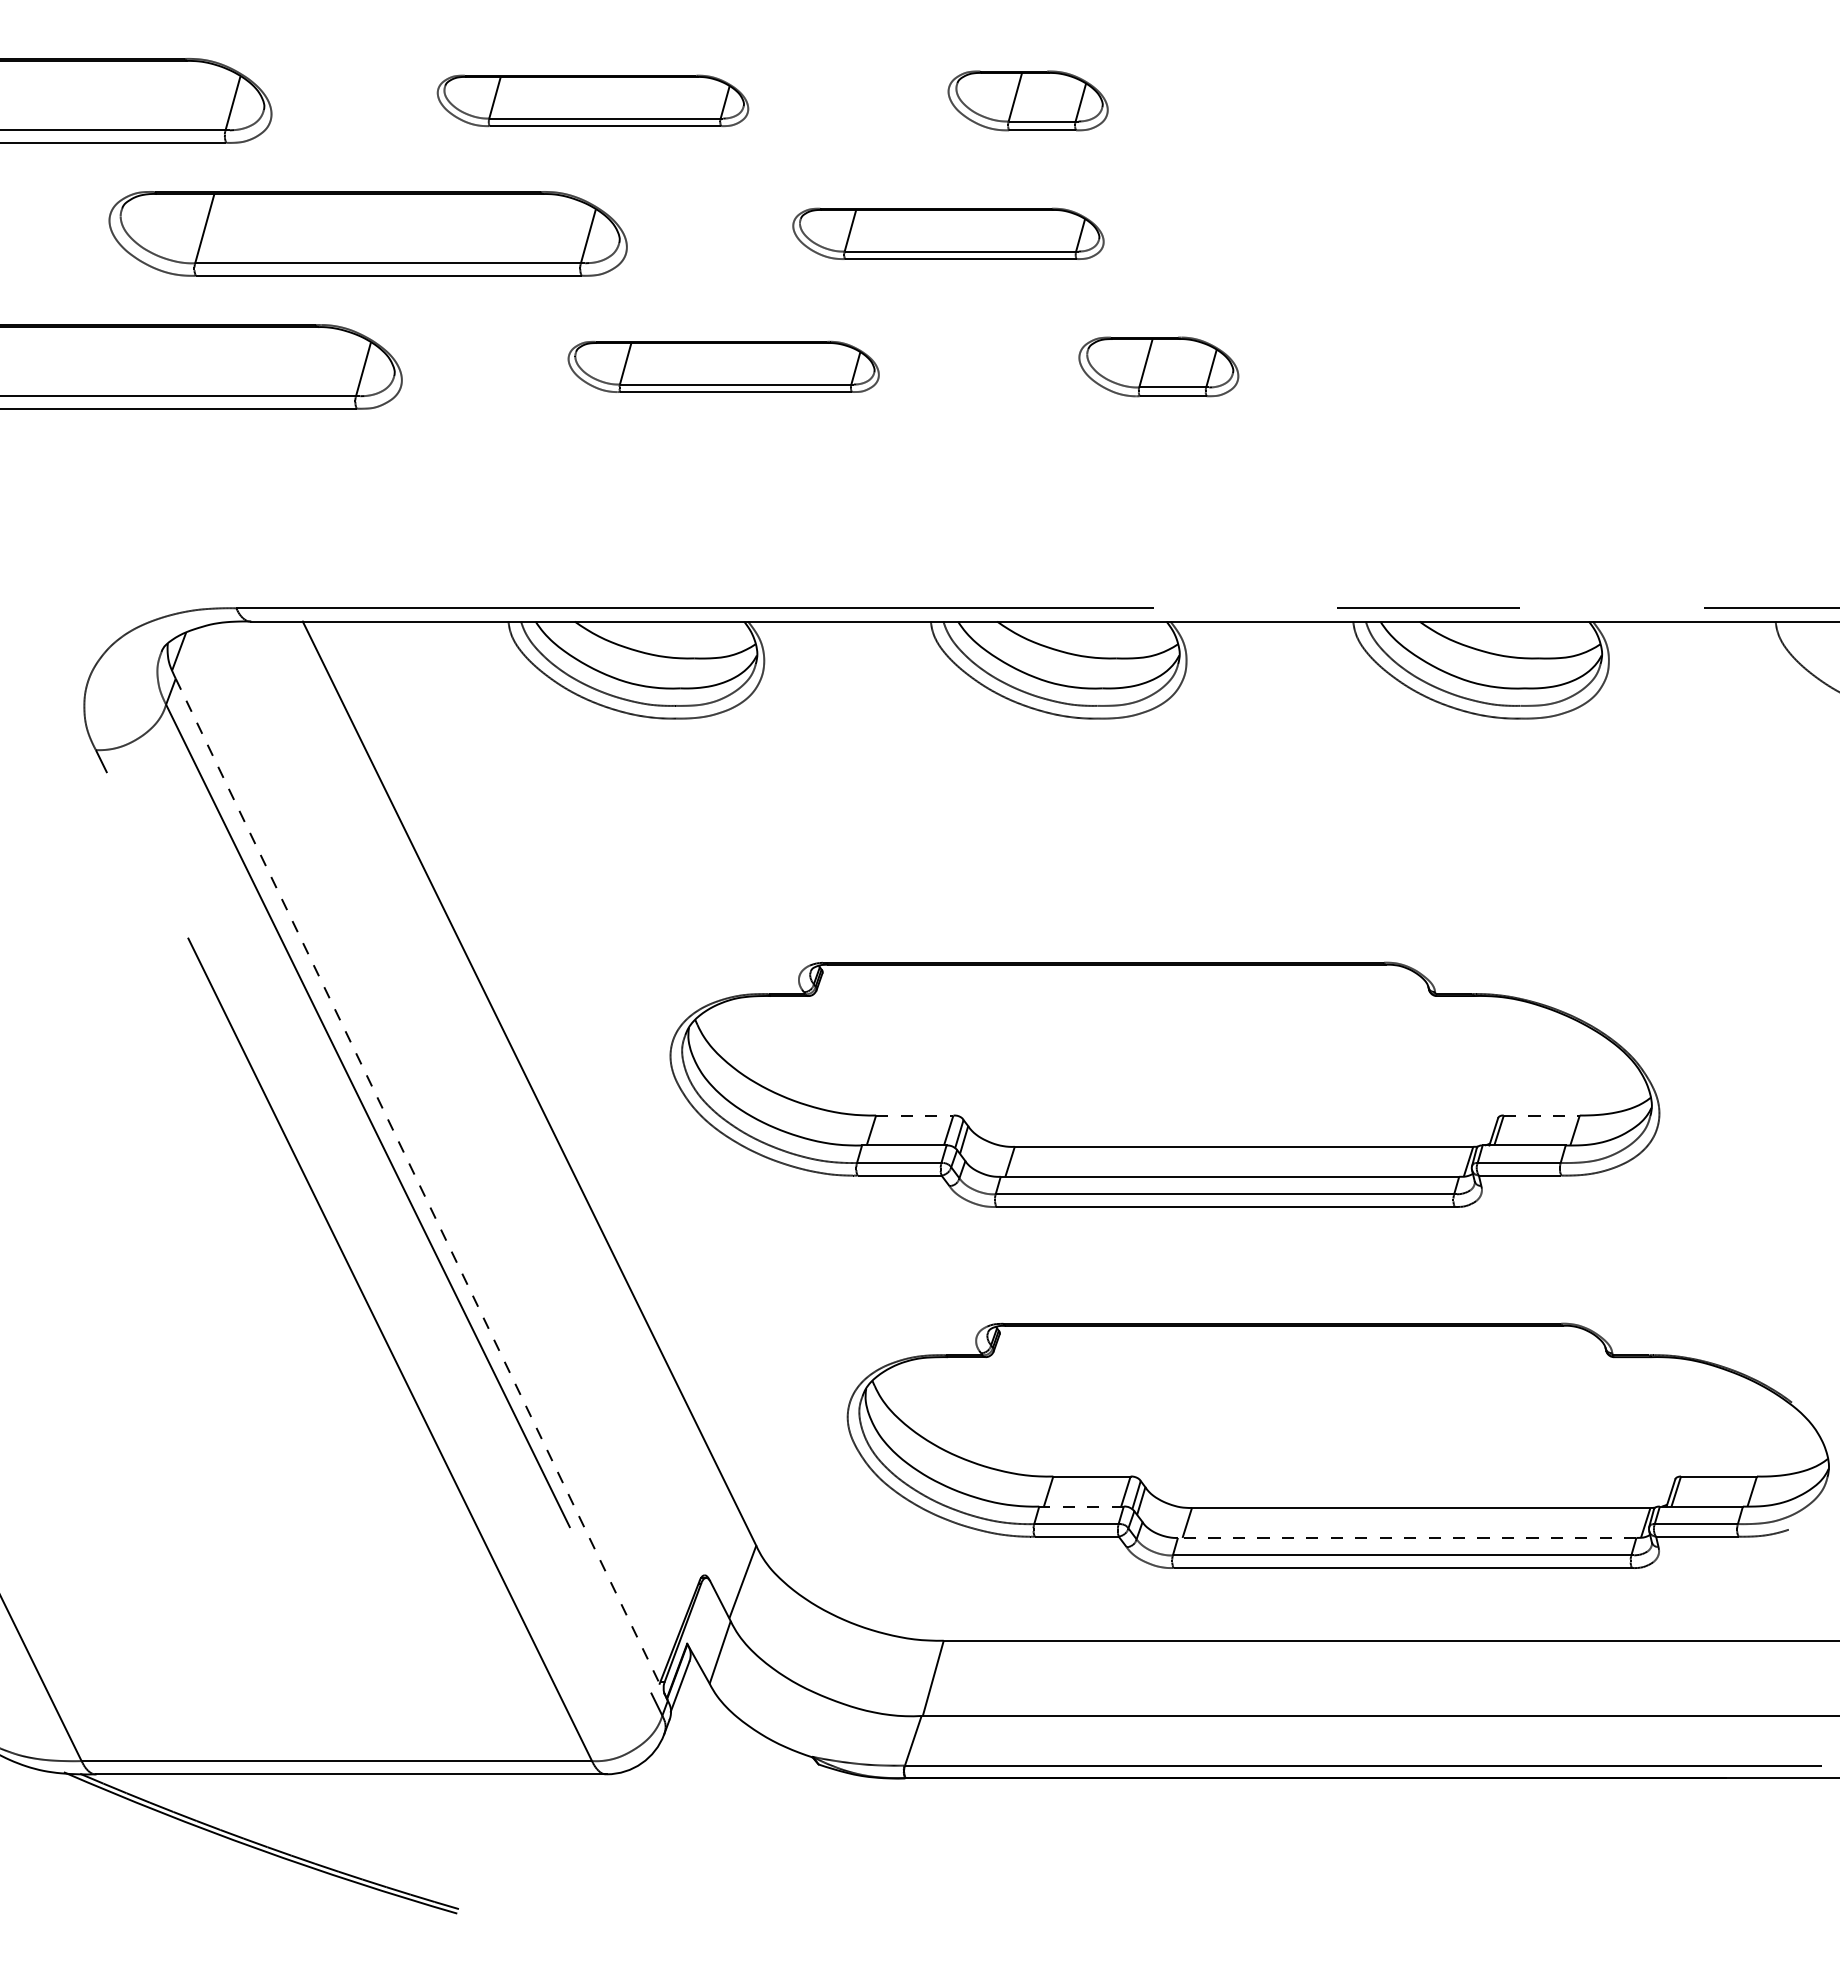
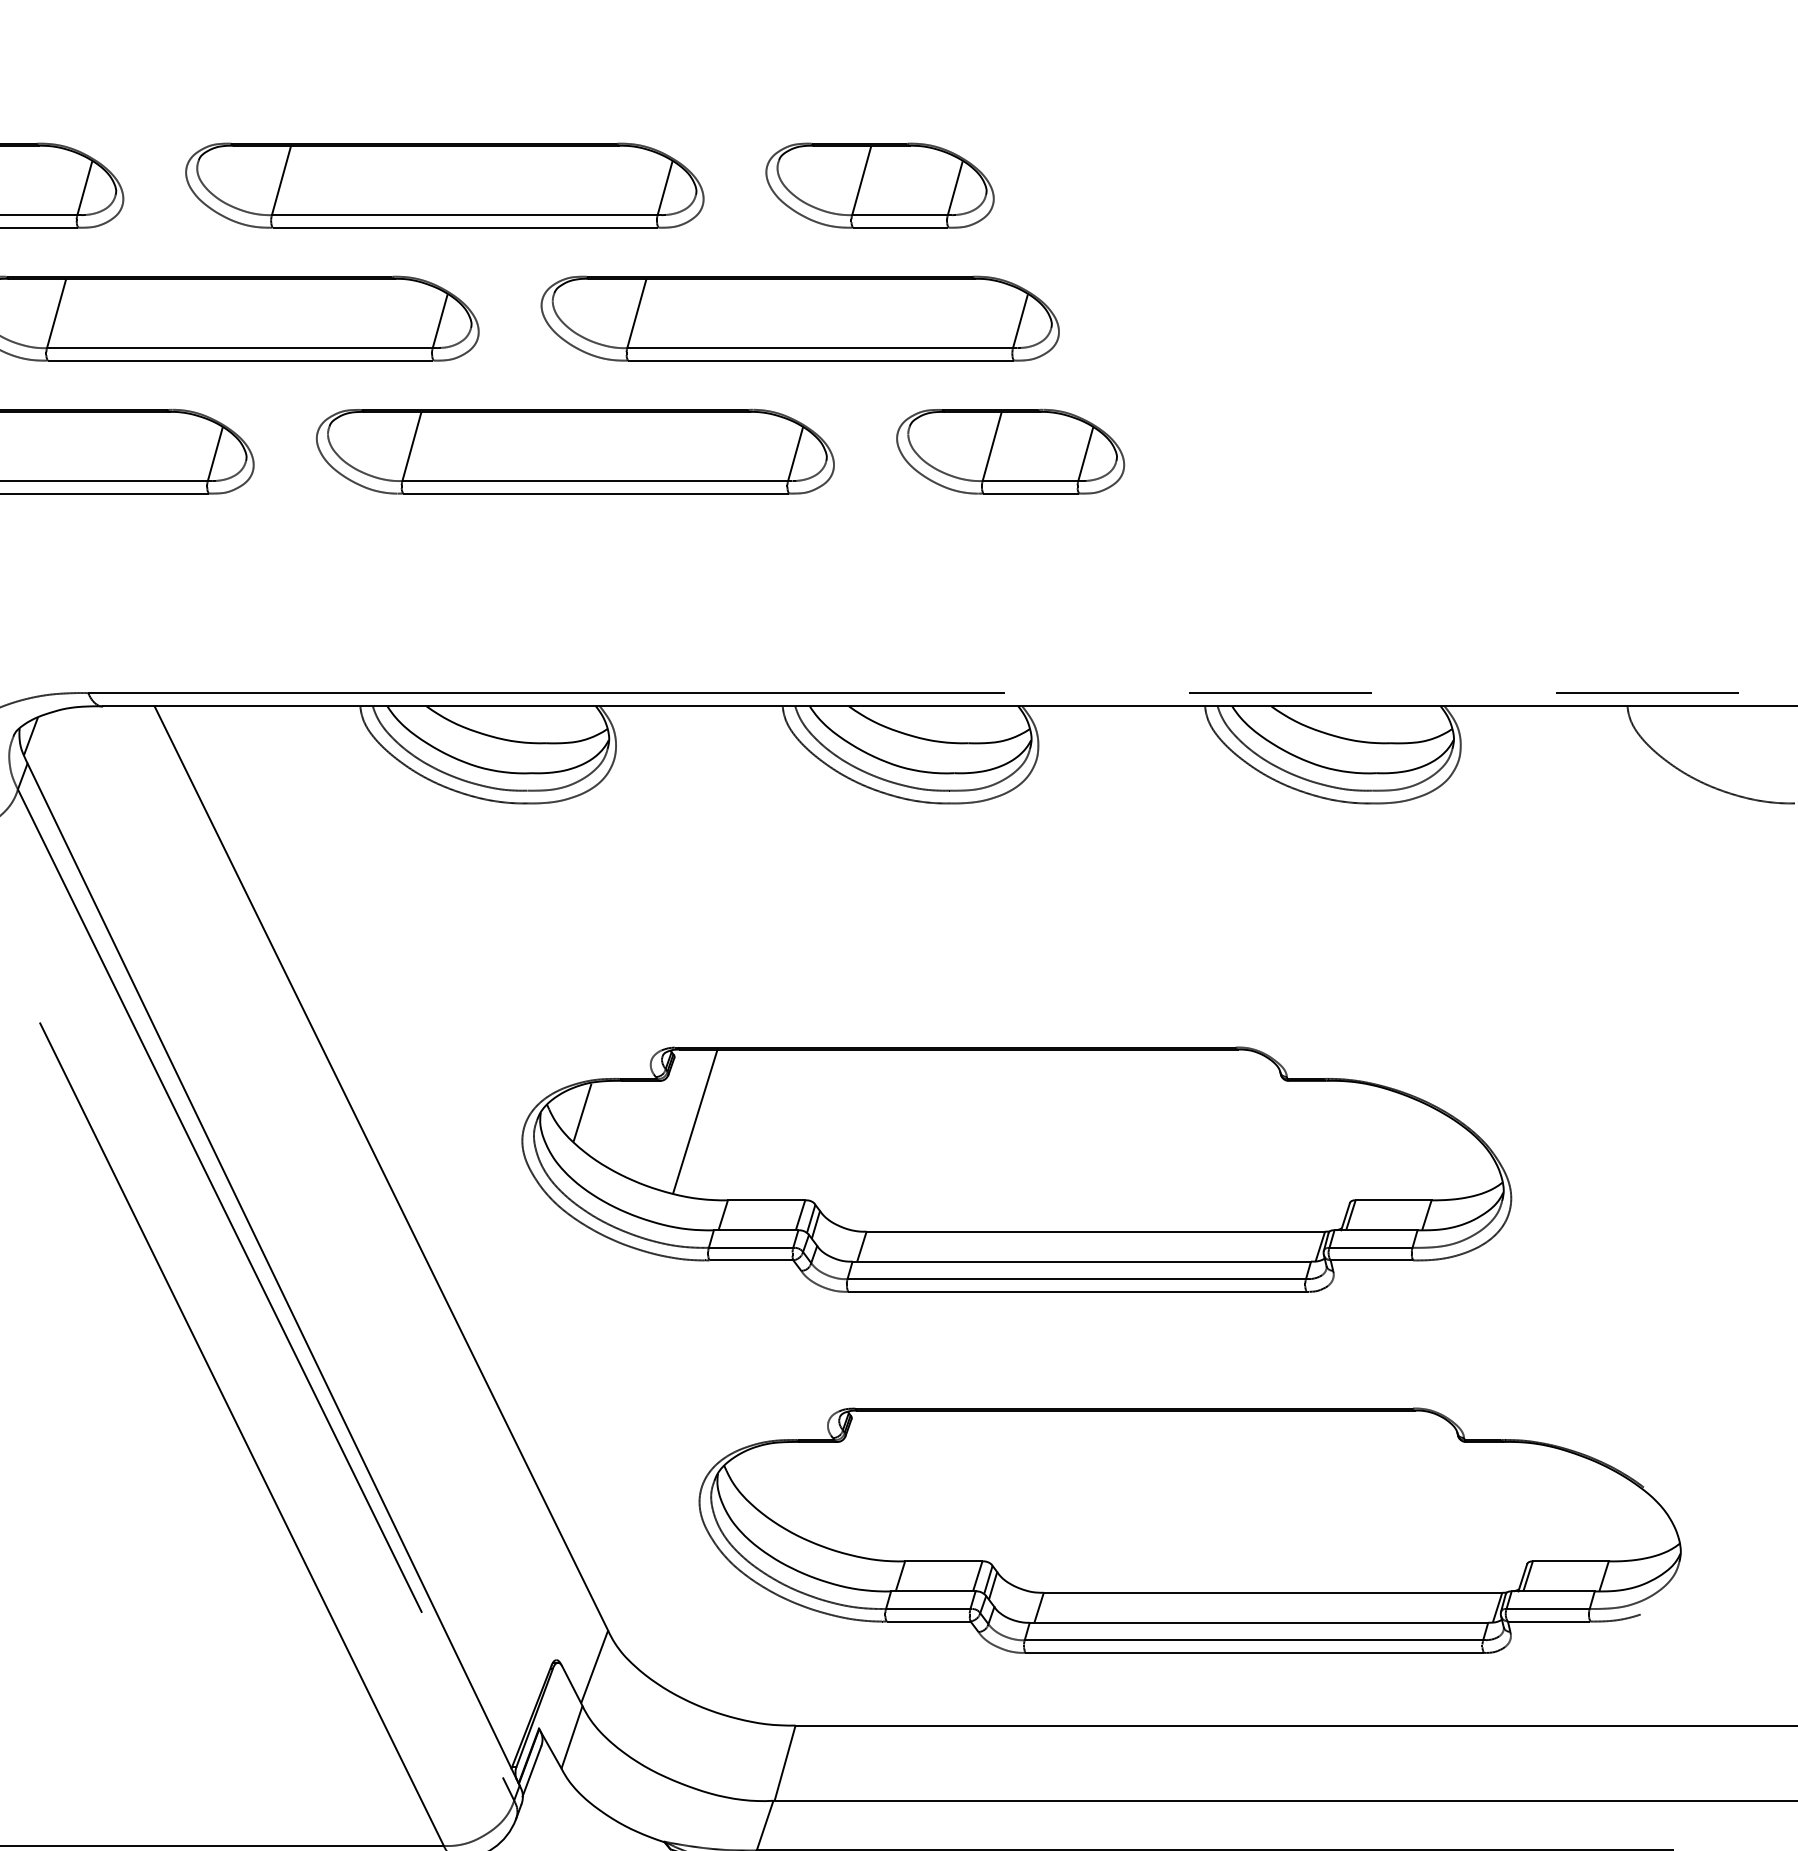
part: (592, 100) -> (444, 185), size x1.67
part: (1027, 100) -> (879, 185), size x1.43
part: (948, 233) -> (800, 318), size x1.67
part: (723, 366) -> (575, 451), size x1.67
part: (1158, 366) -> (1010, 451), size x1.43
line: (730, 1027) -> (582, 1112), added
line: (843, 1036) -> (695, 1121), added
line: (914, 1115) -> (766, 1200), dashed -> solid
line: (1541, 1115) -> (1393, 1200), dashed -> solid
line: (422, 1190) -> (274, 1275), dashed -> solid
line: (1081, 1506) -> (933, 1591), dashed -> solid
line: (1406, 1537) -> (1258, 1622), dashed -> solid

